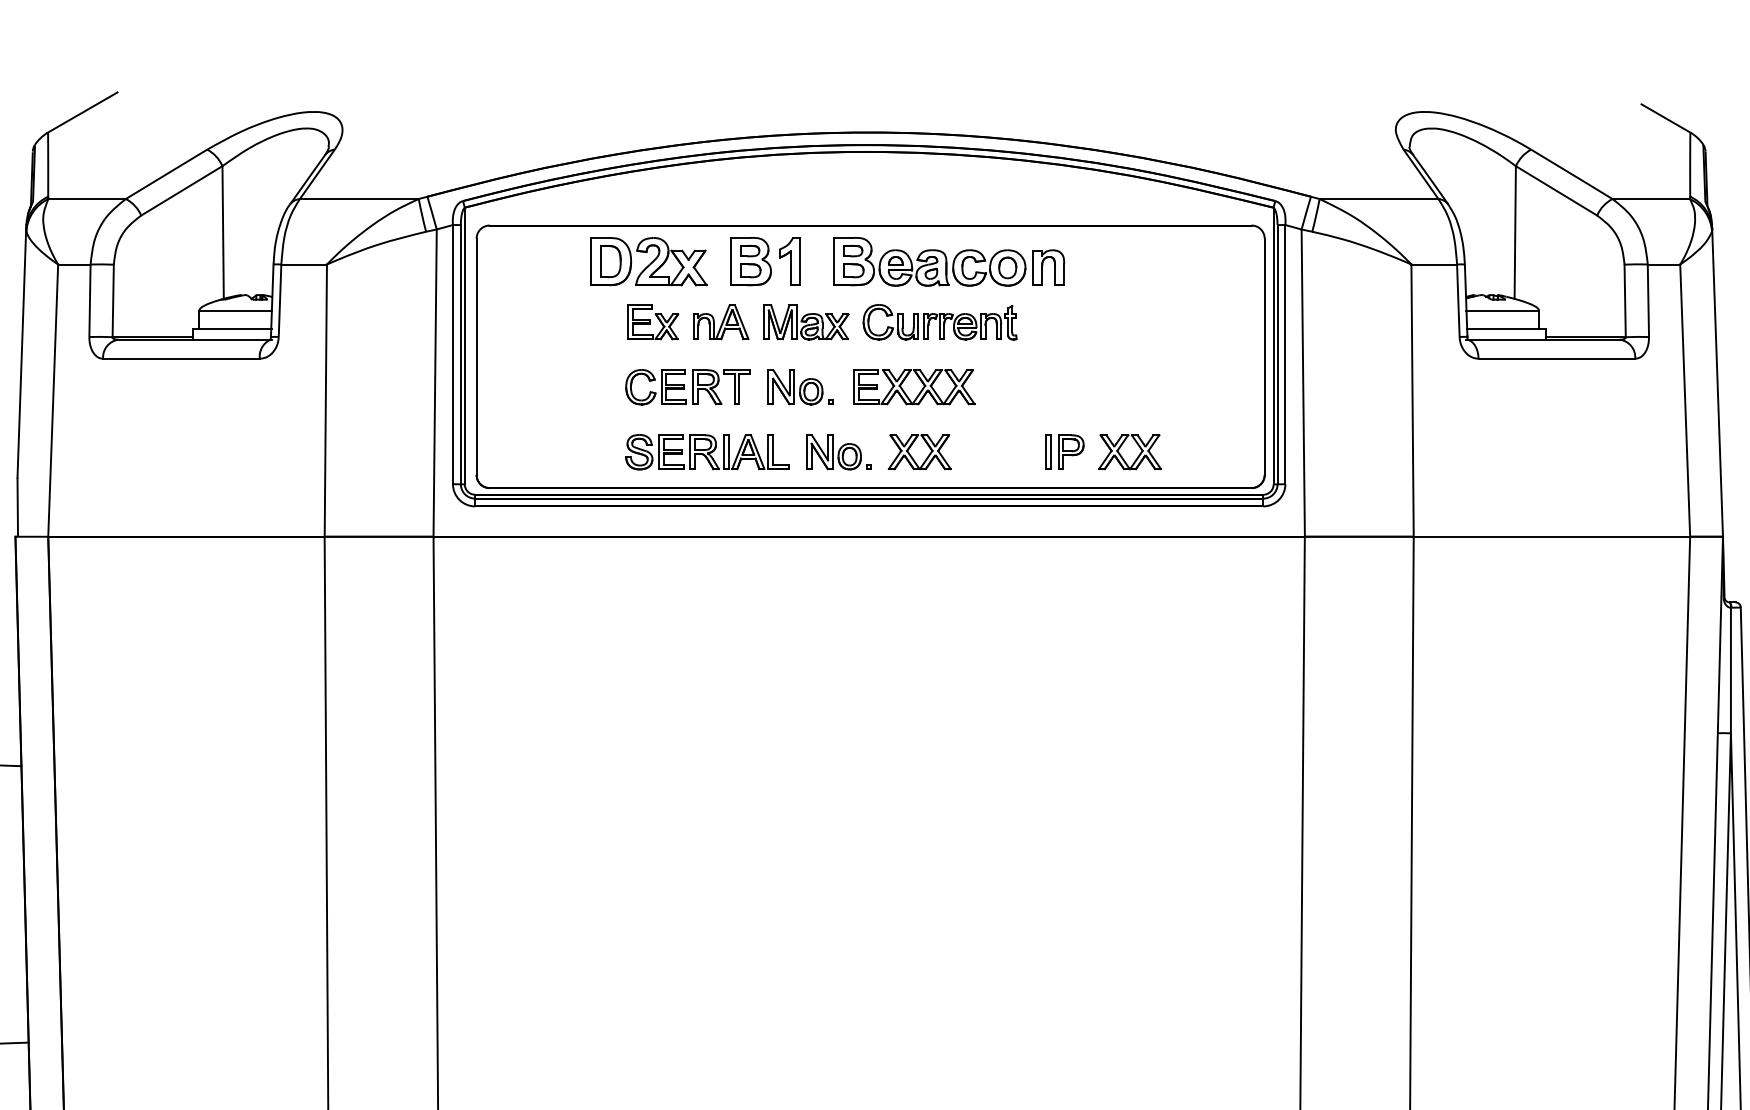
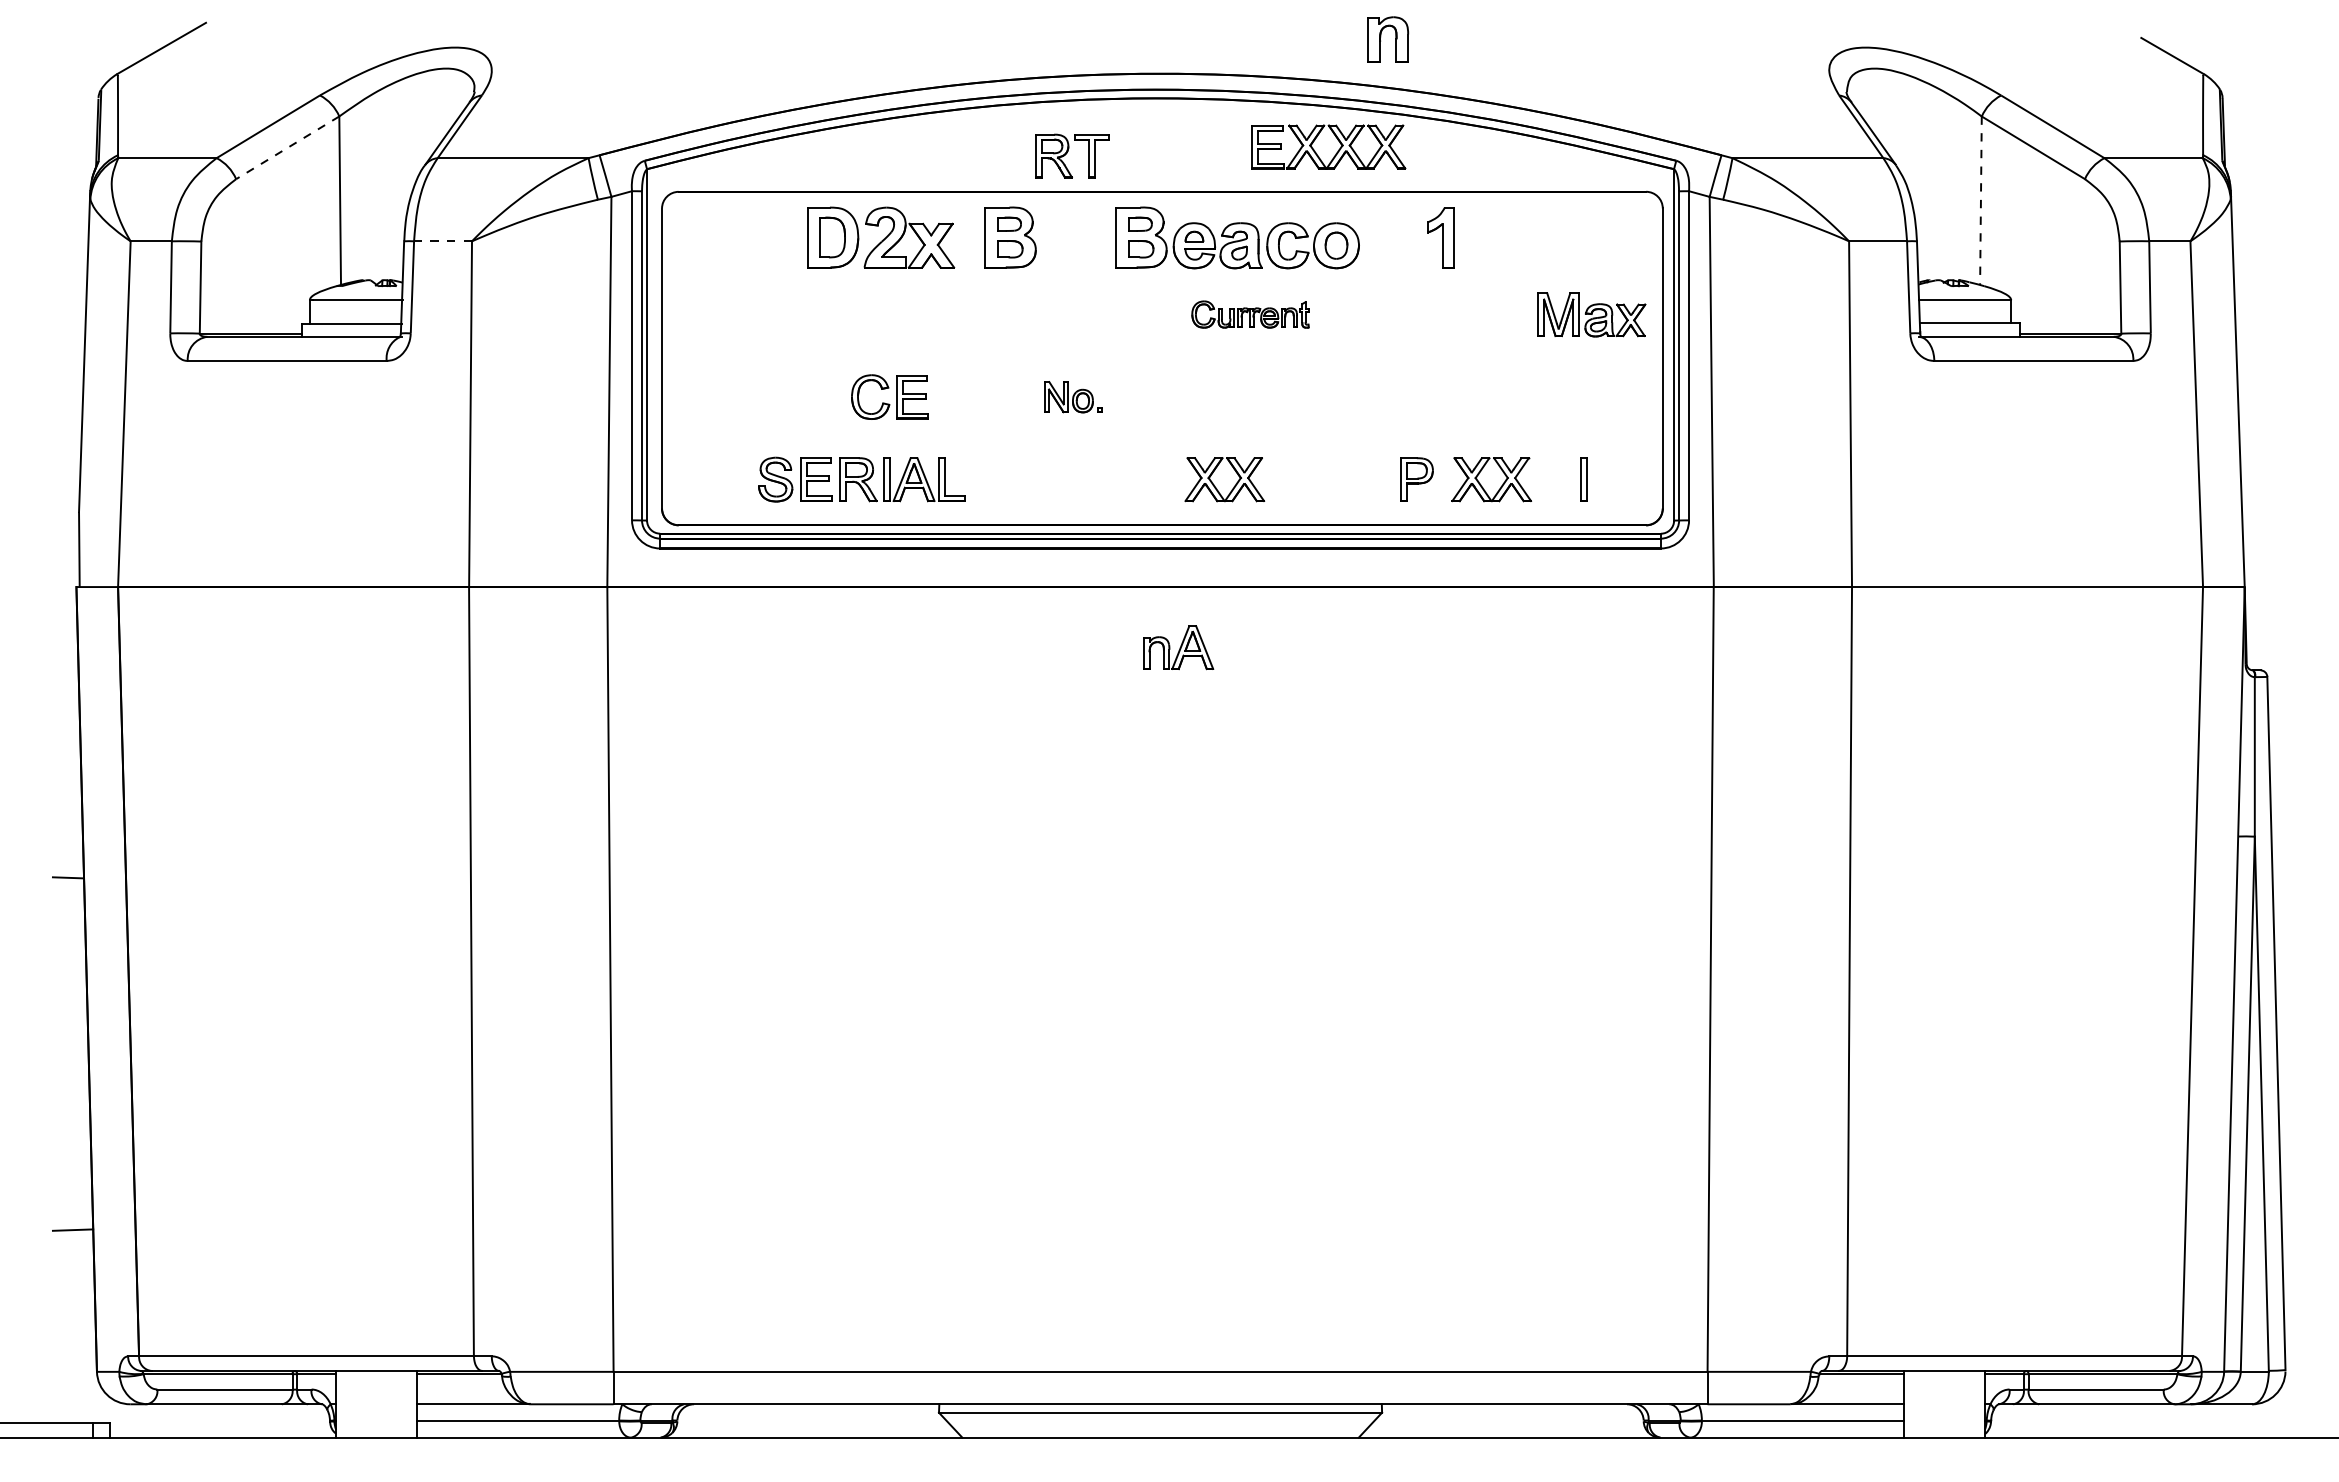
line: (181, 191) -> (287, 148), solid -> dashed
line: (1514, 233) -> (1980, 201), solid -> dashed
part: (789, 261) -> (1440, 237), moved
line: (304, 264) -> (443, 241), solid -> dashed
part: (1054, 267) -> (1395, 39), moved
part: (652, 322) -> (885, 314), removed
part: (721, 322) -> (1178, 647), moved
part: (806, 322) -> (1591, 314), moved
part: (940, 322) -> (1250, 314), size x0.6
part: (721, 386) -> (1072, 155), moved
part: (800, 386) -> (1073, 396), size x0.7
part: (919, 392) -> (1335, 153), moved
part: (706, 452) -> (861, 479), moved
part: (839, 452) -> (1122, 479), removed
part: (1047, 452) -> (1583, 479), moved

